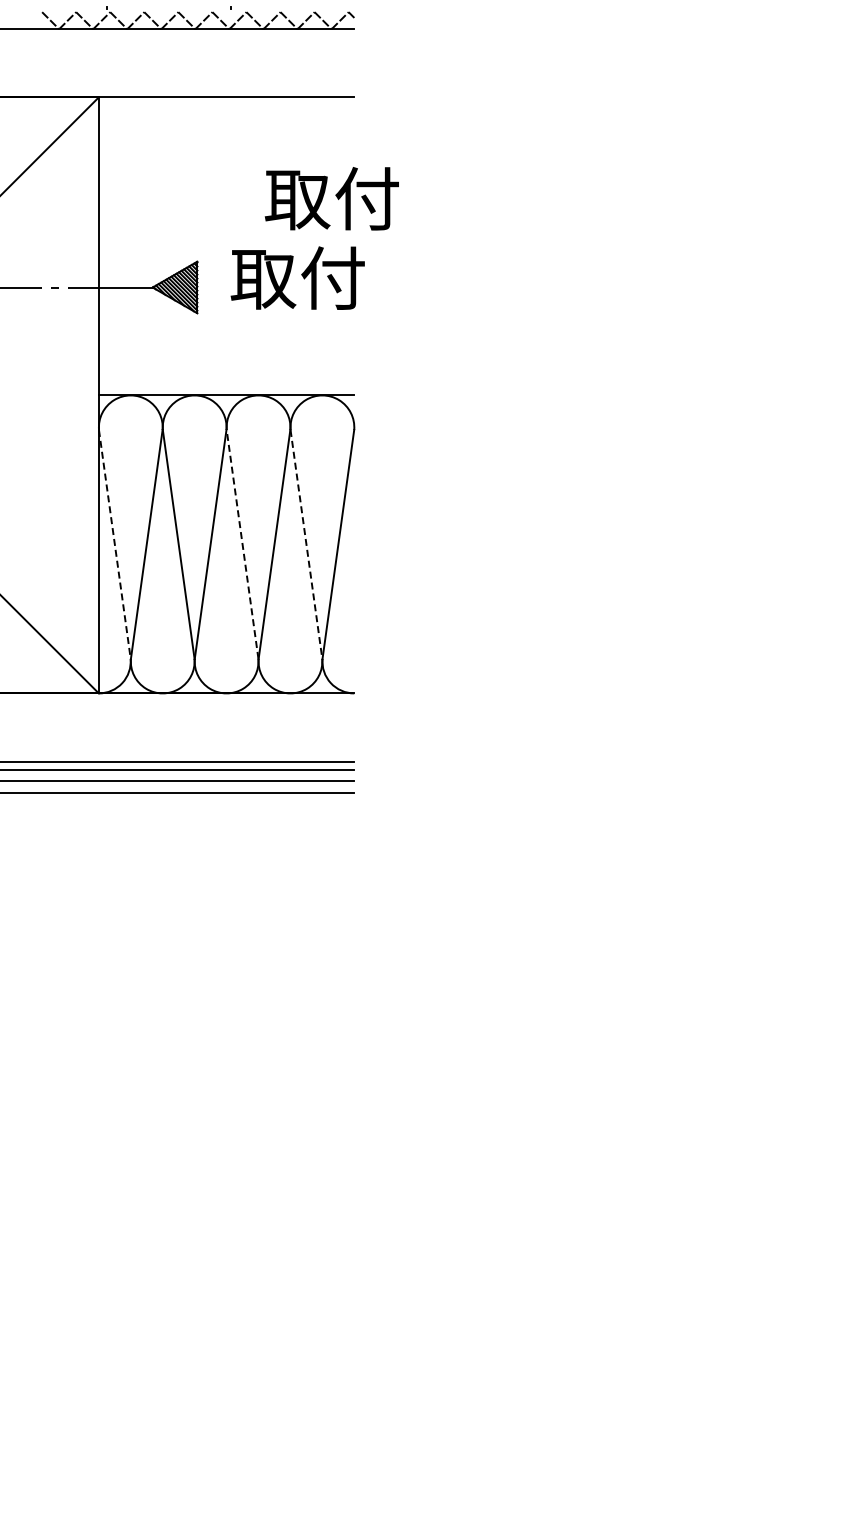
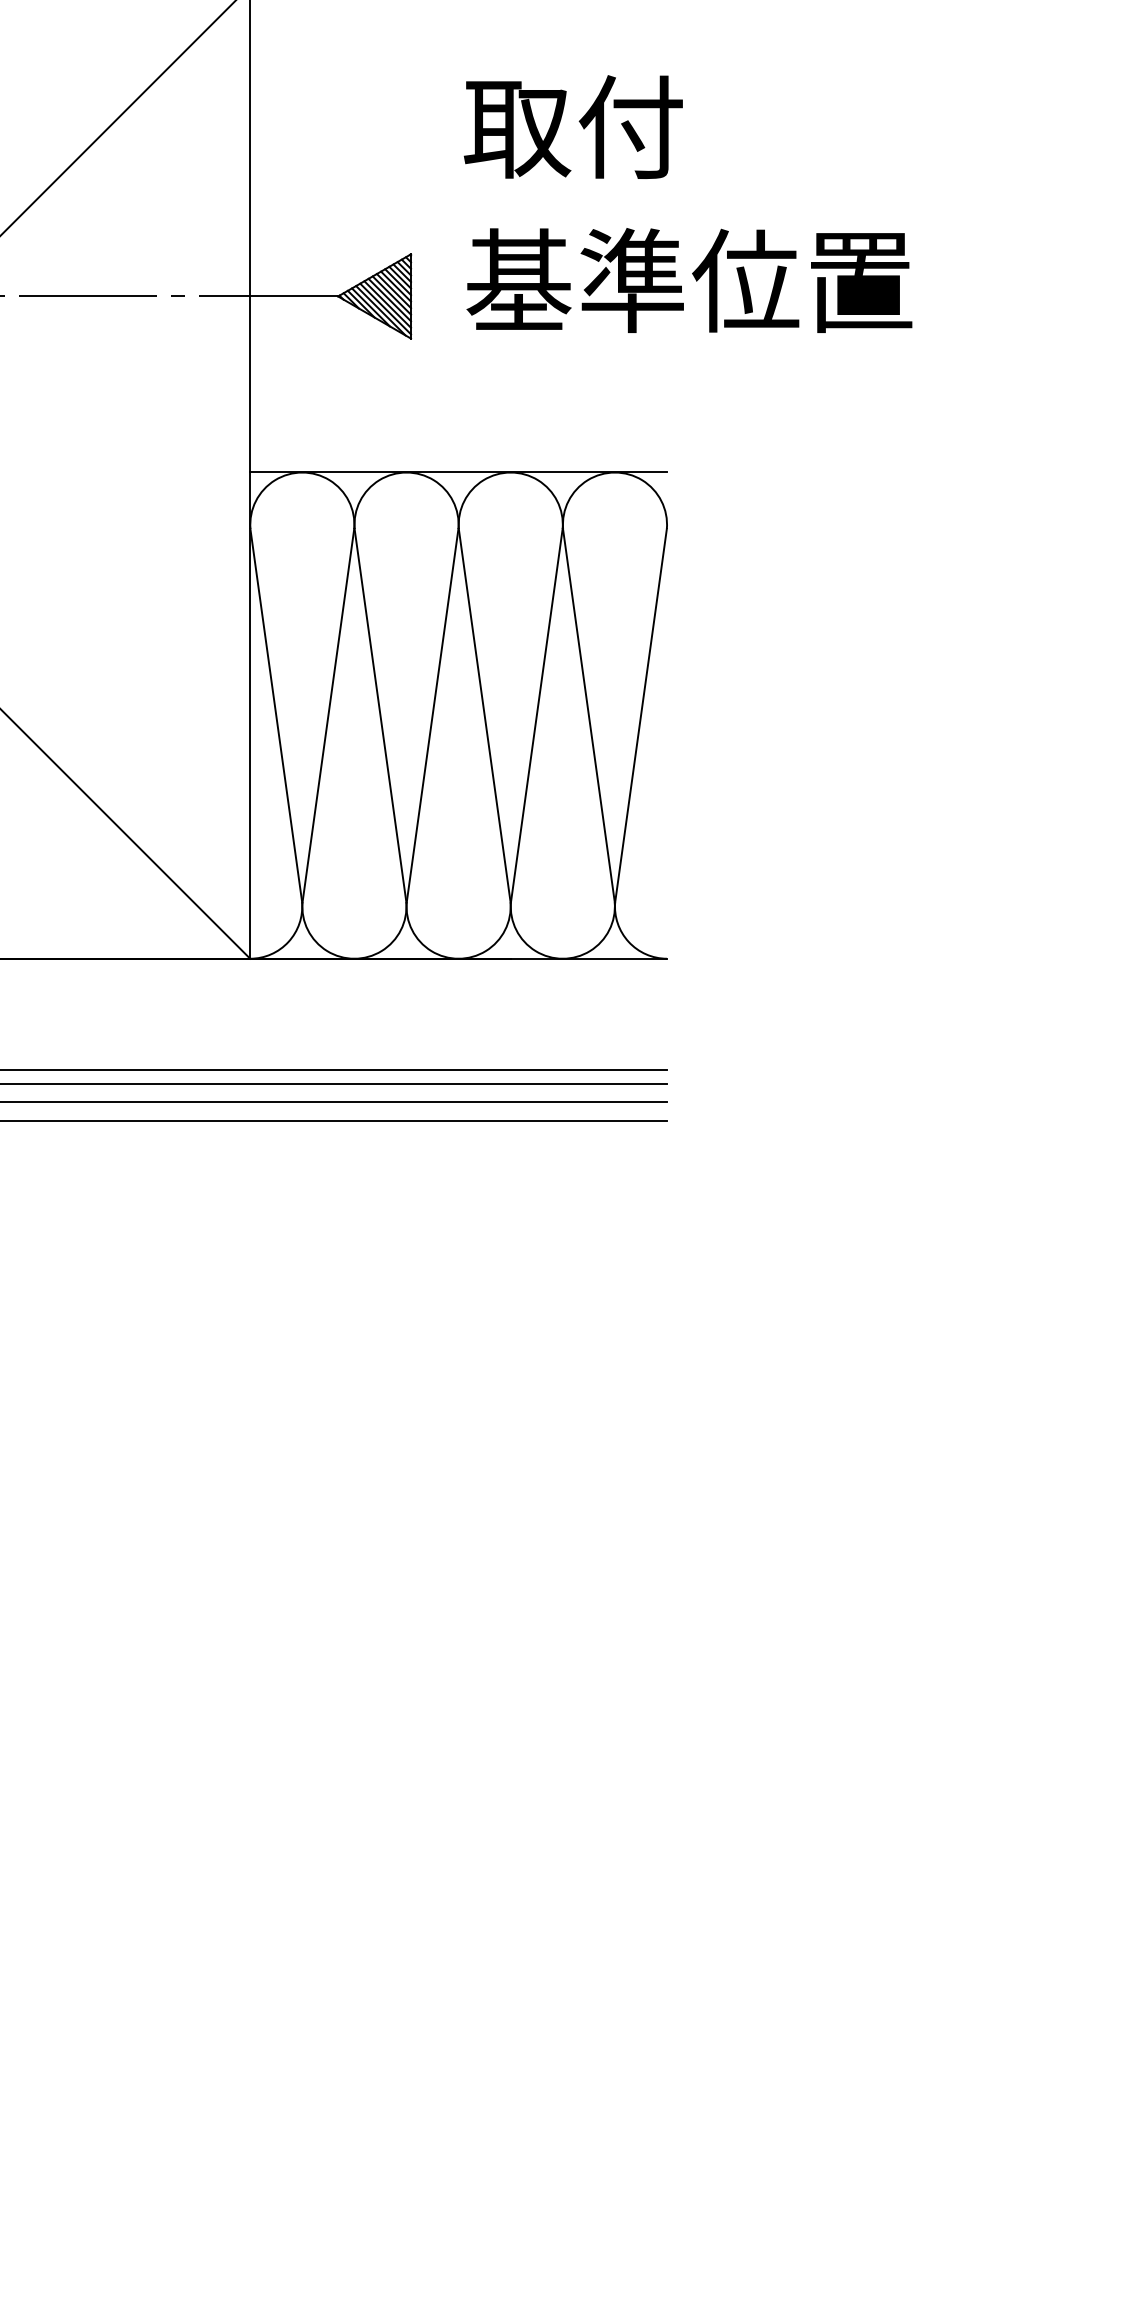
text: (331, 198) -> (572, 126), moved
text: (367, 277) -> (688, 280), 取付 -> 基準位置
line: (114, 544) -> (275, 715), dashed -> solid
line: (242, 544) -> (484, 715), dashed -> solid
line: (306, 544) -> (589, 715), dashed -> solid

